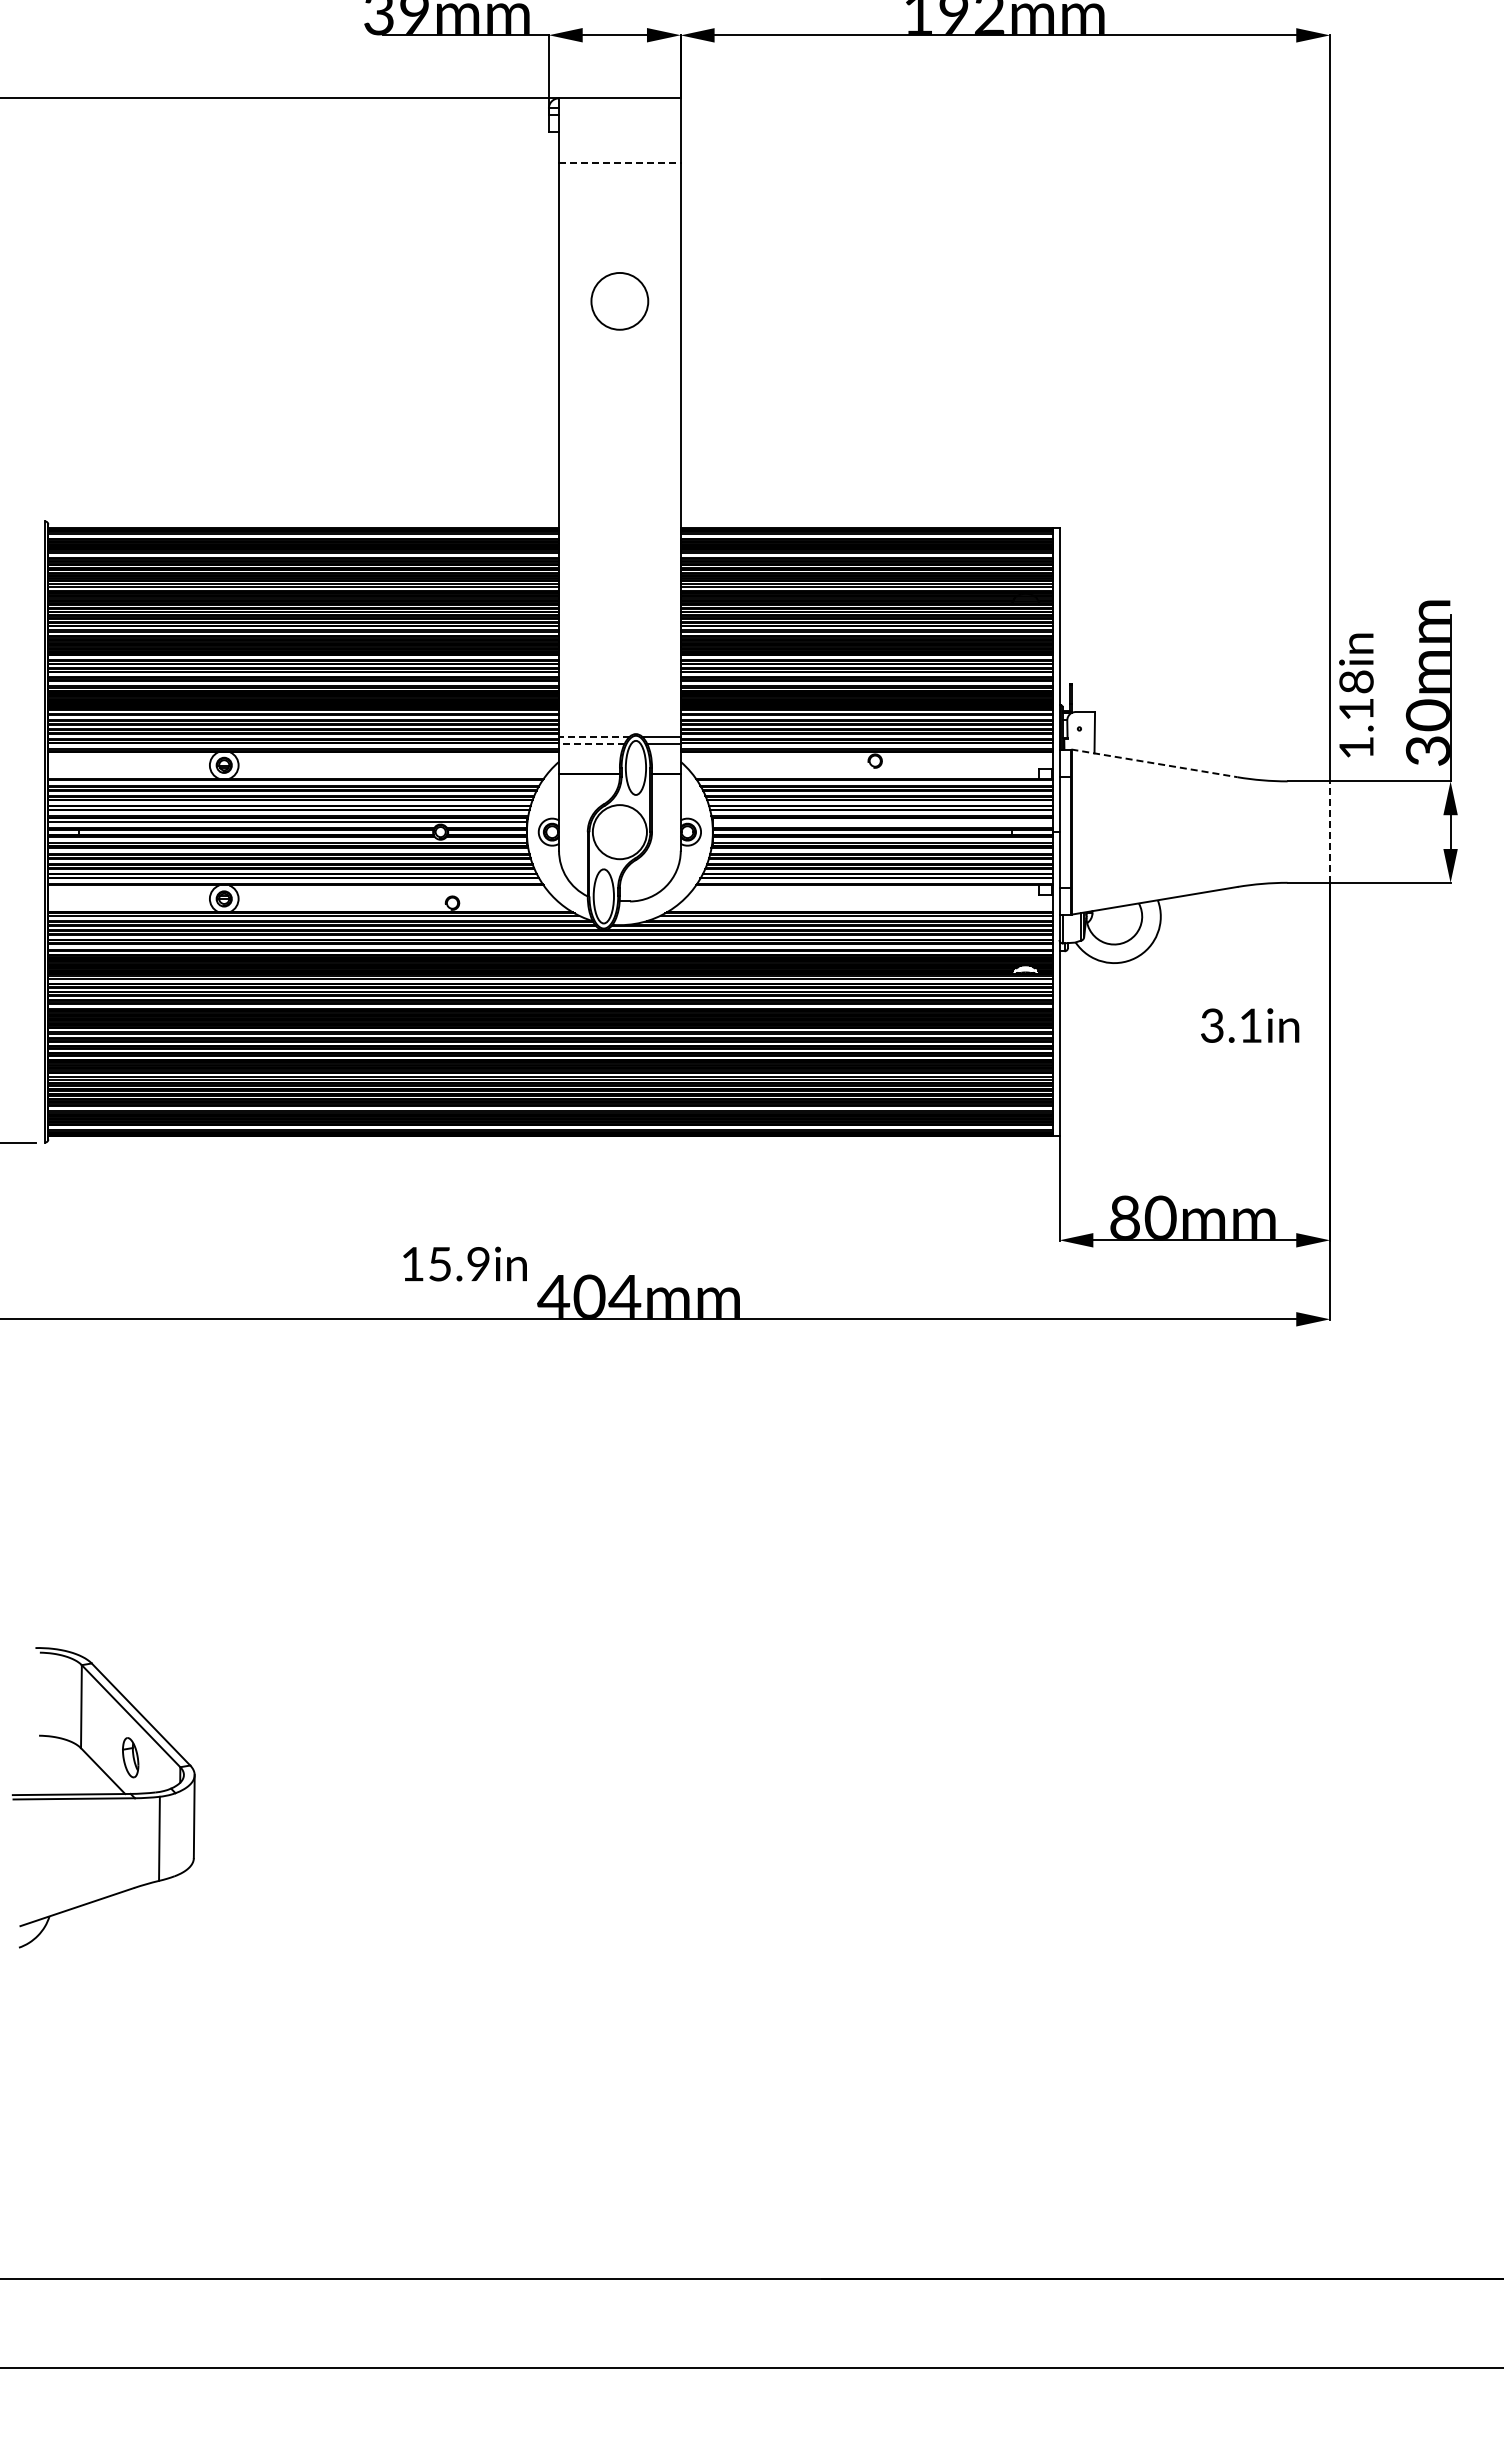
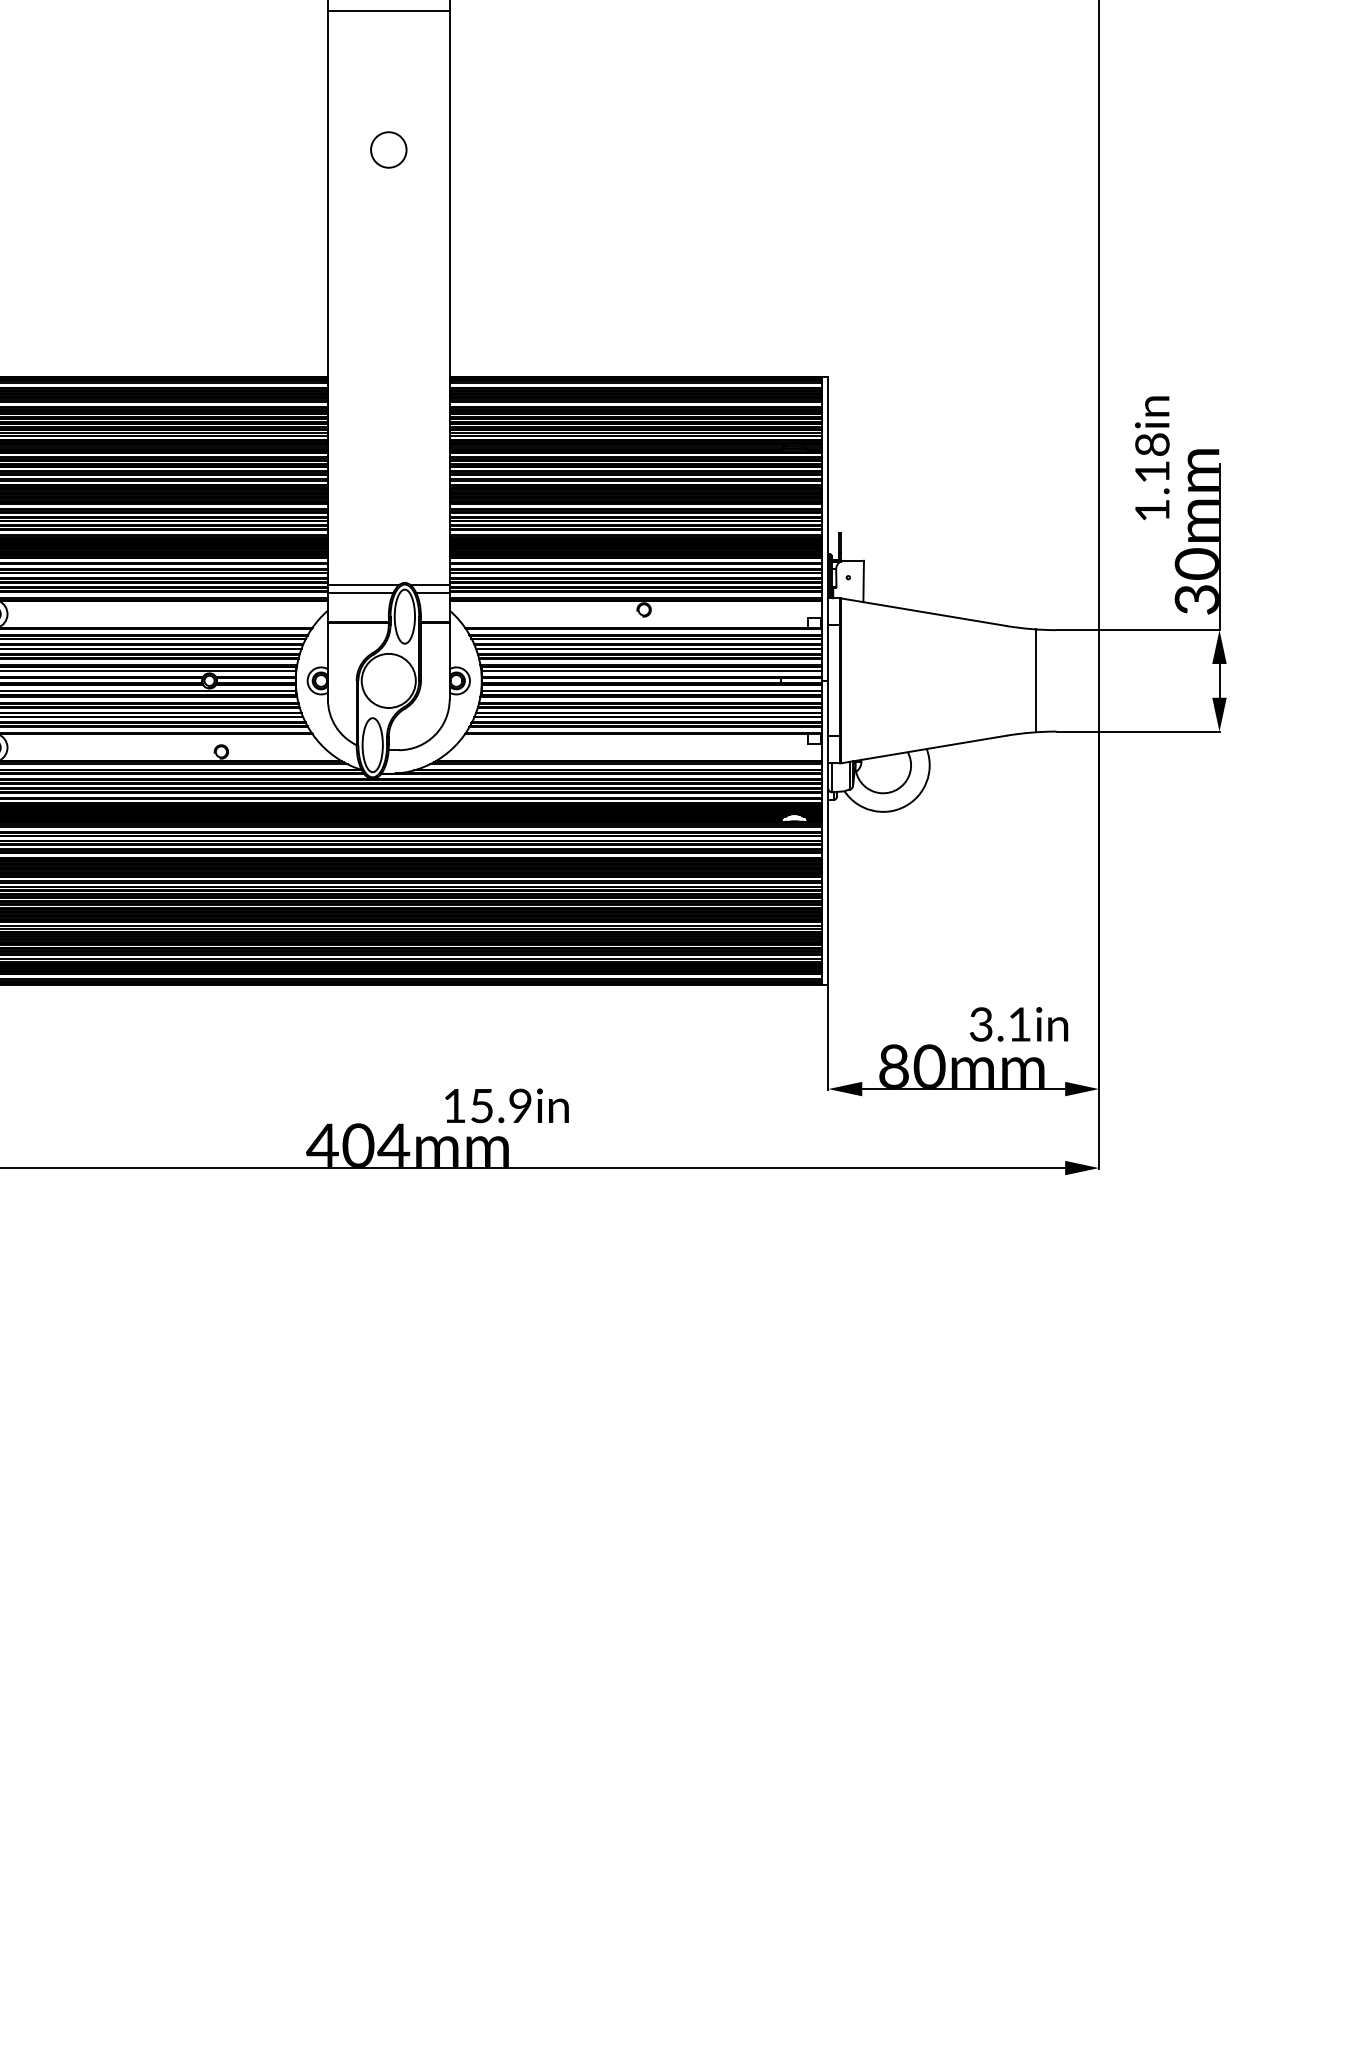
line: (619, 162) -> (388, 11), dashed -> solid
circle: (619, 300) -> (388, 149), size x0.62
text: (1356, 695) -> (1152, 458), moved
line: (594, 736) -> (363, 585), dashed -> solid
line: (591, 743) -> (360, 592), dashed -> solid
line: (1154, 763) -> (923, 612), dashed -> solid
line: (882, 821) -> (651, 670), added
line: (1267, 831) -> (1036, 680), added
line: (1330, 832) -> (1099, 681), dashed -> solid
text: (1250, 1025) -> (1019, 1024), moved
text: (464, 1263) -> (506, 1105), moved

